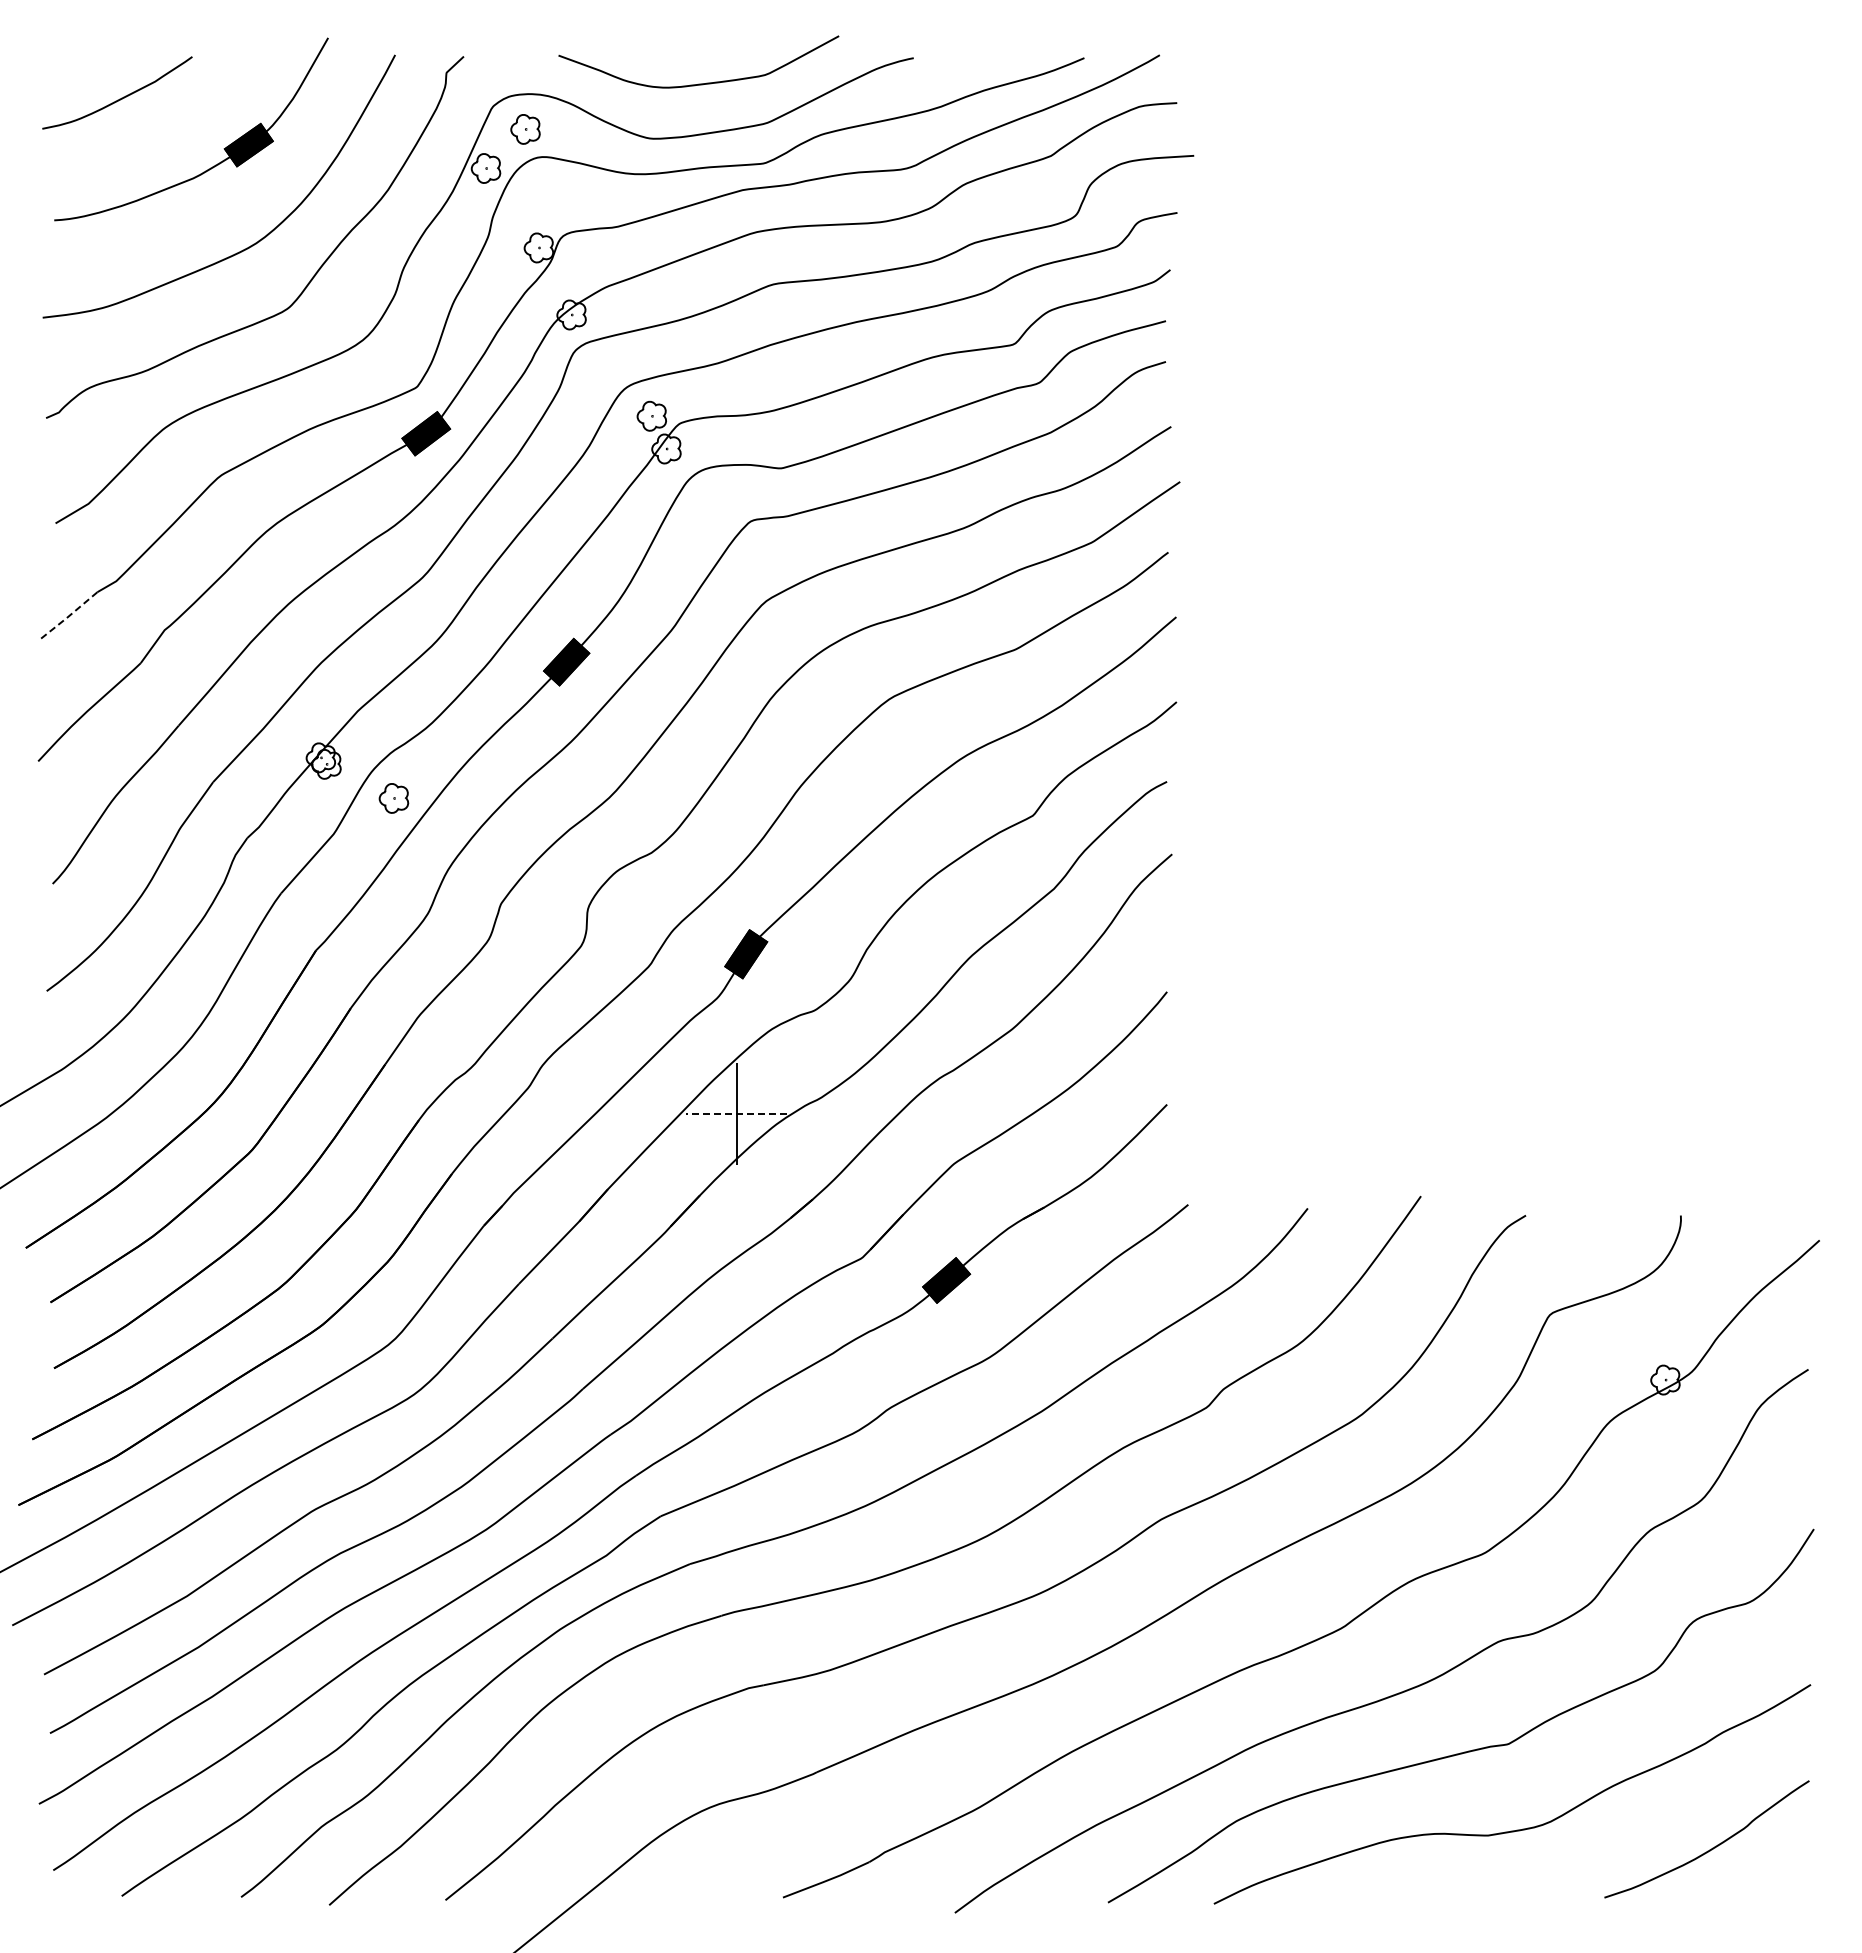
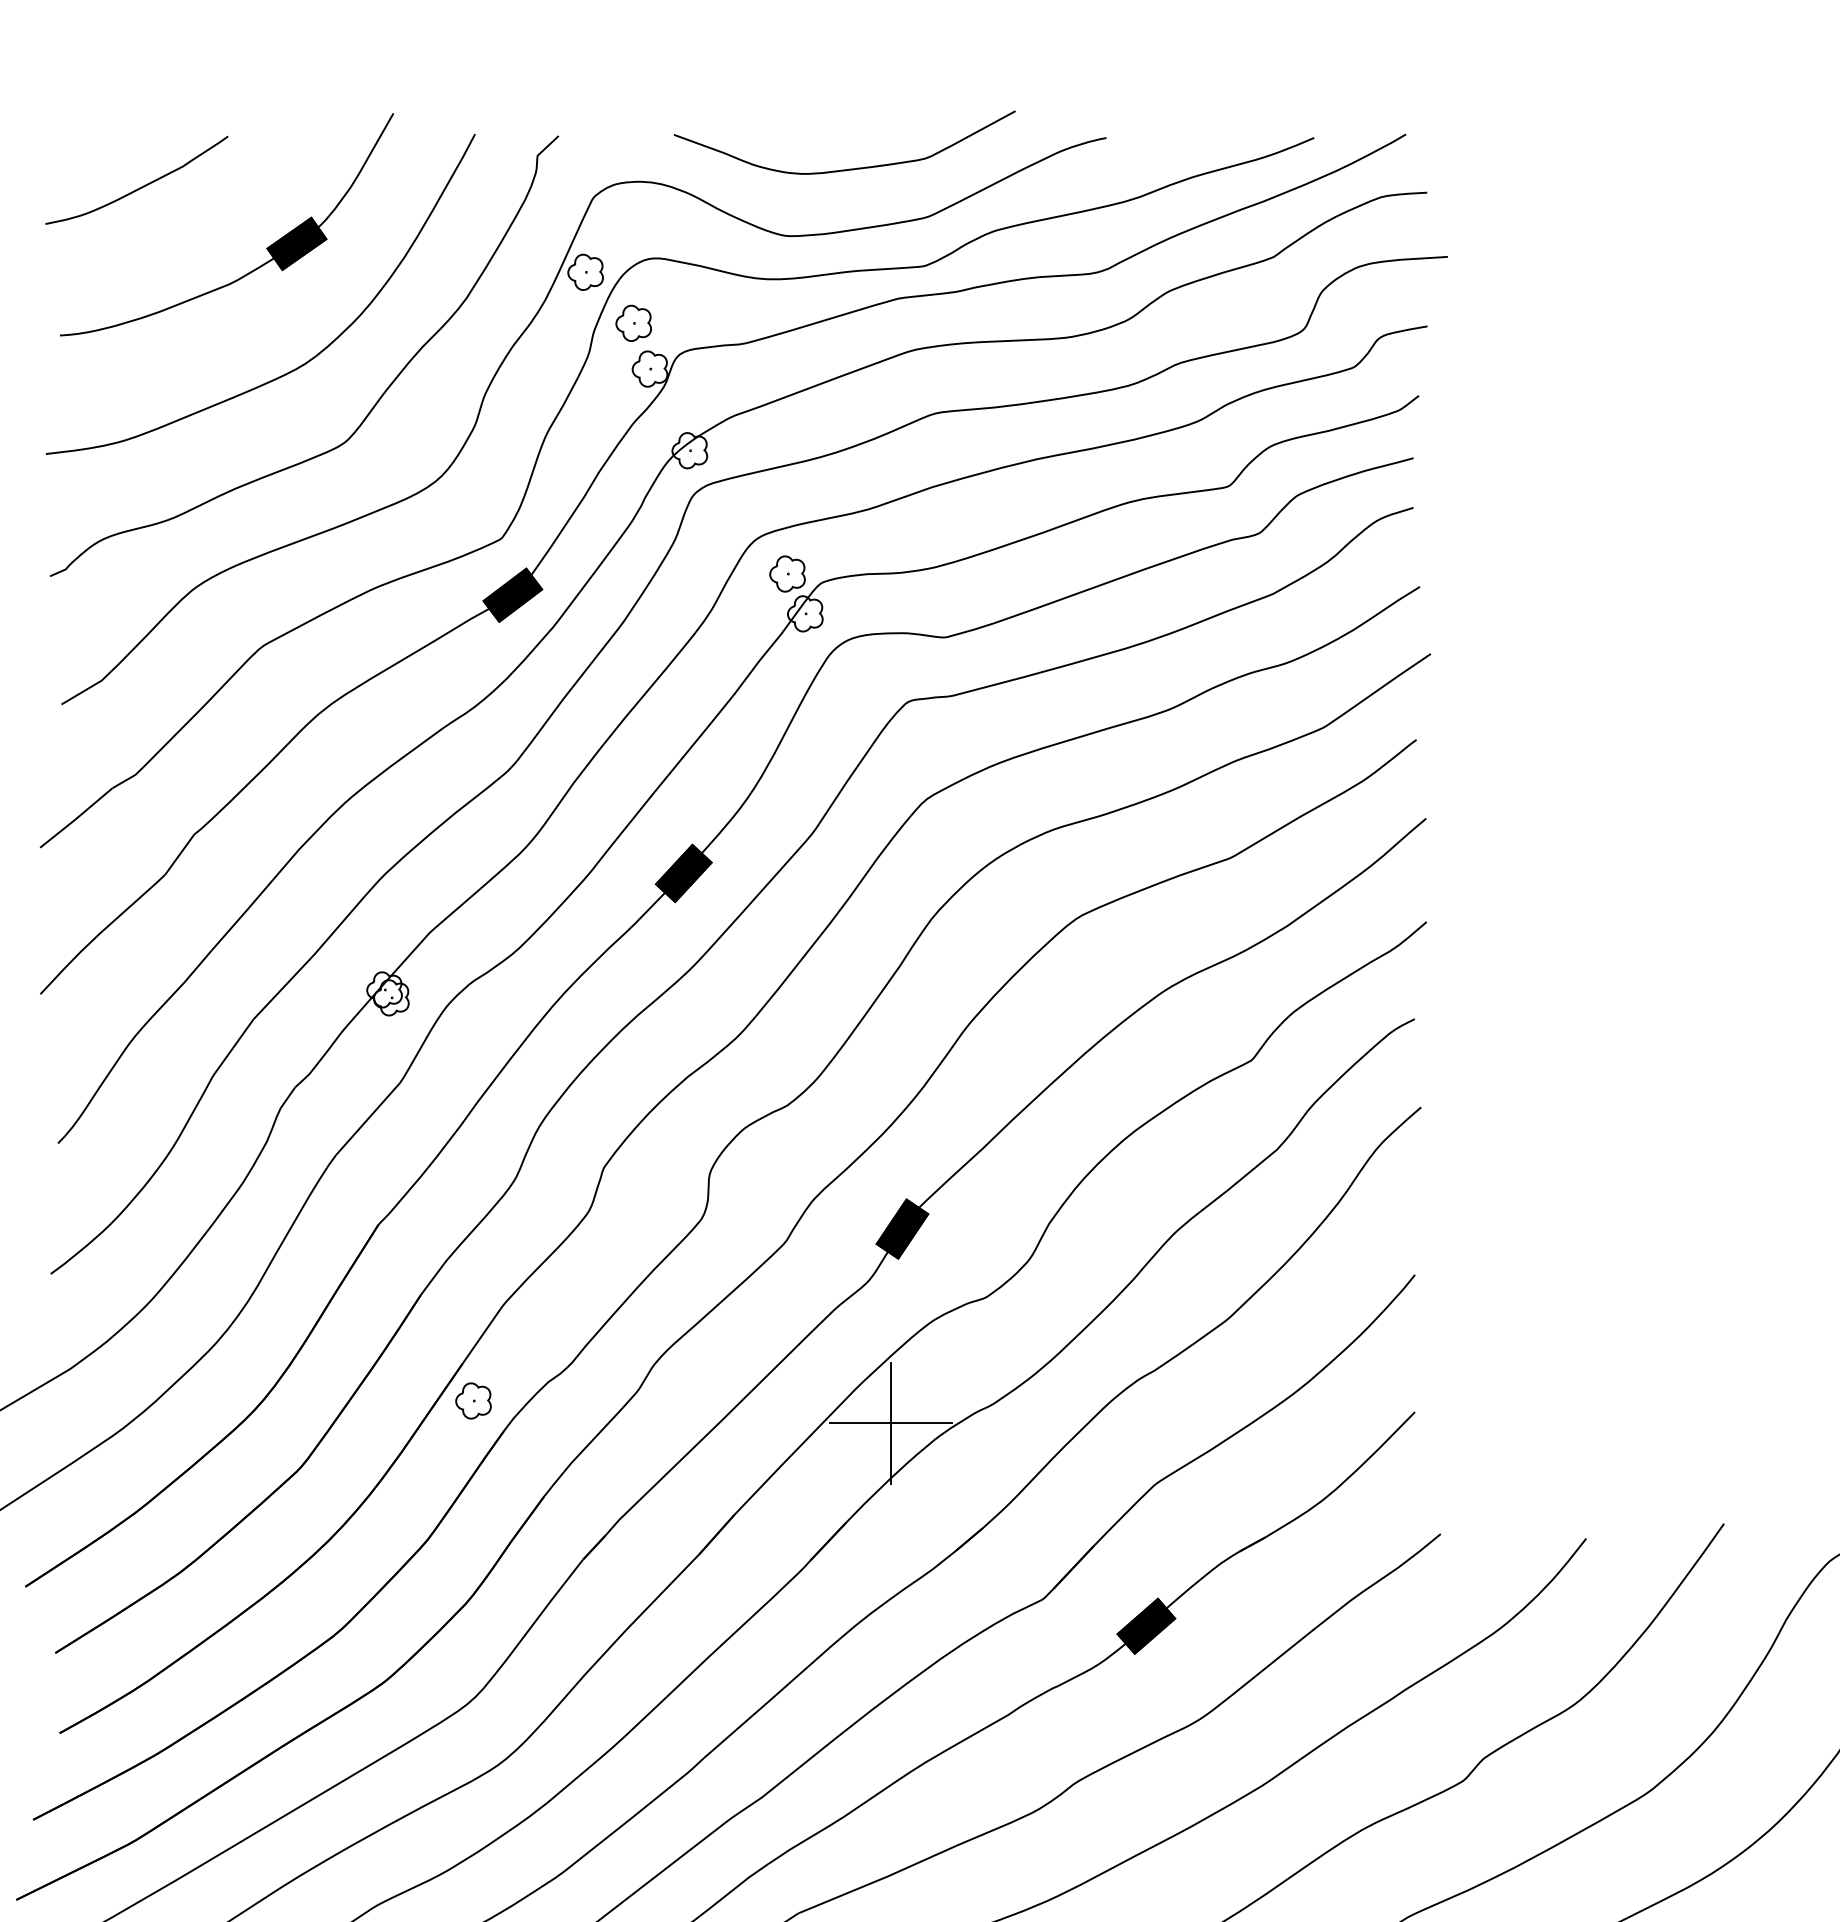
part: (525, 129) -> (633, 323), moved
line: (67, 617) -> (76, 819), dashed -> solid
part: (393, 798) -> (472, 1401), moved
line: (736, 1113) -> (890, 1422), dashed -> solid

